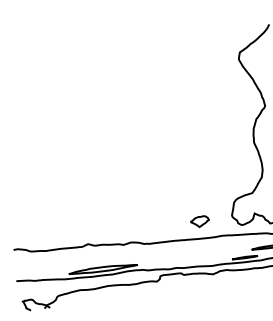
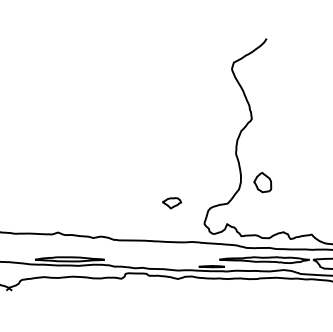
part: (200, 222) -> (172, 203), moved

